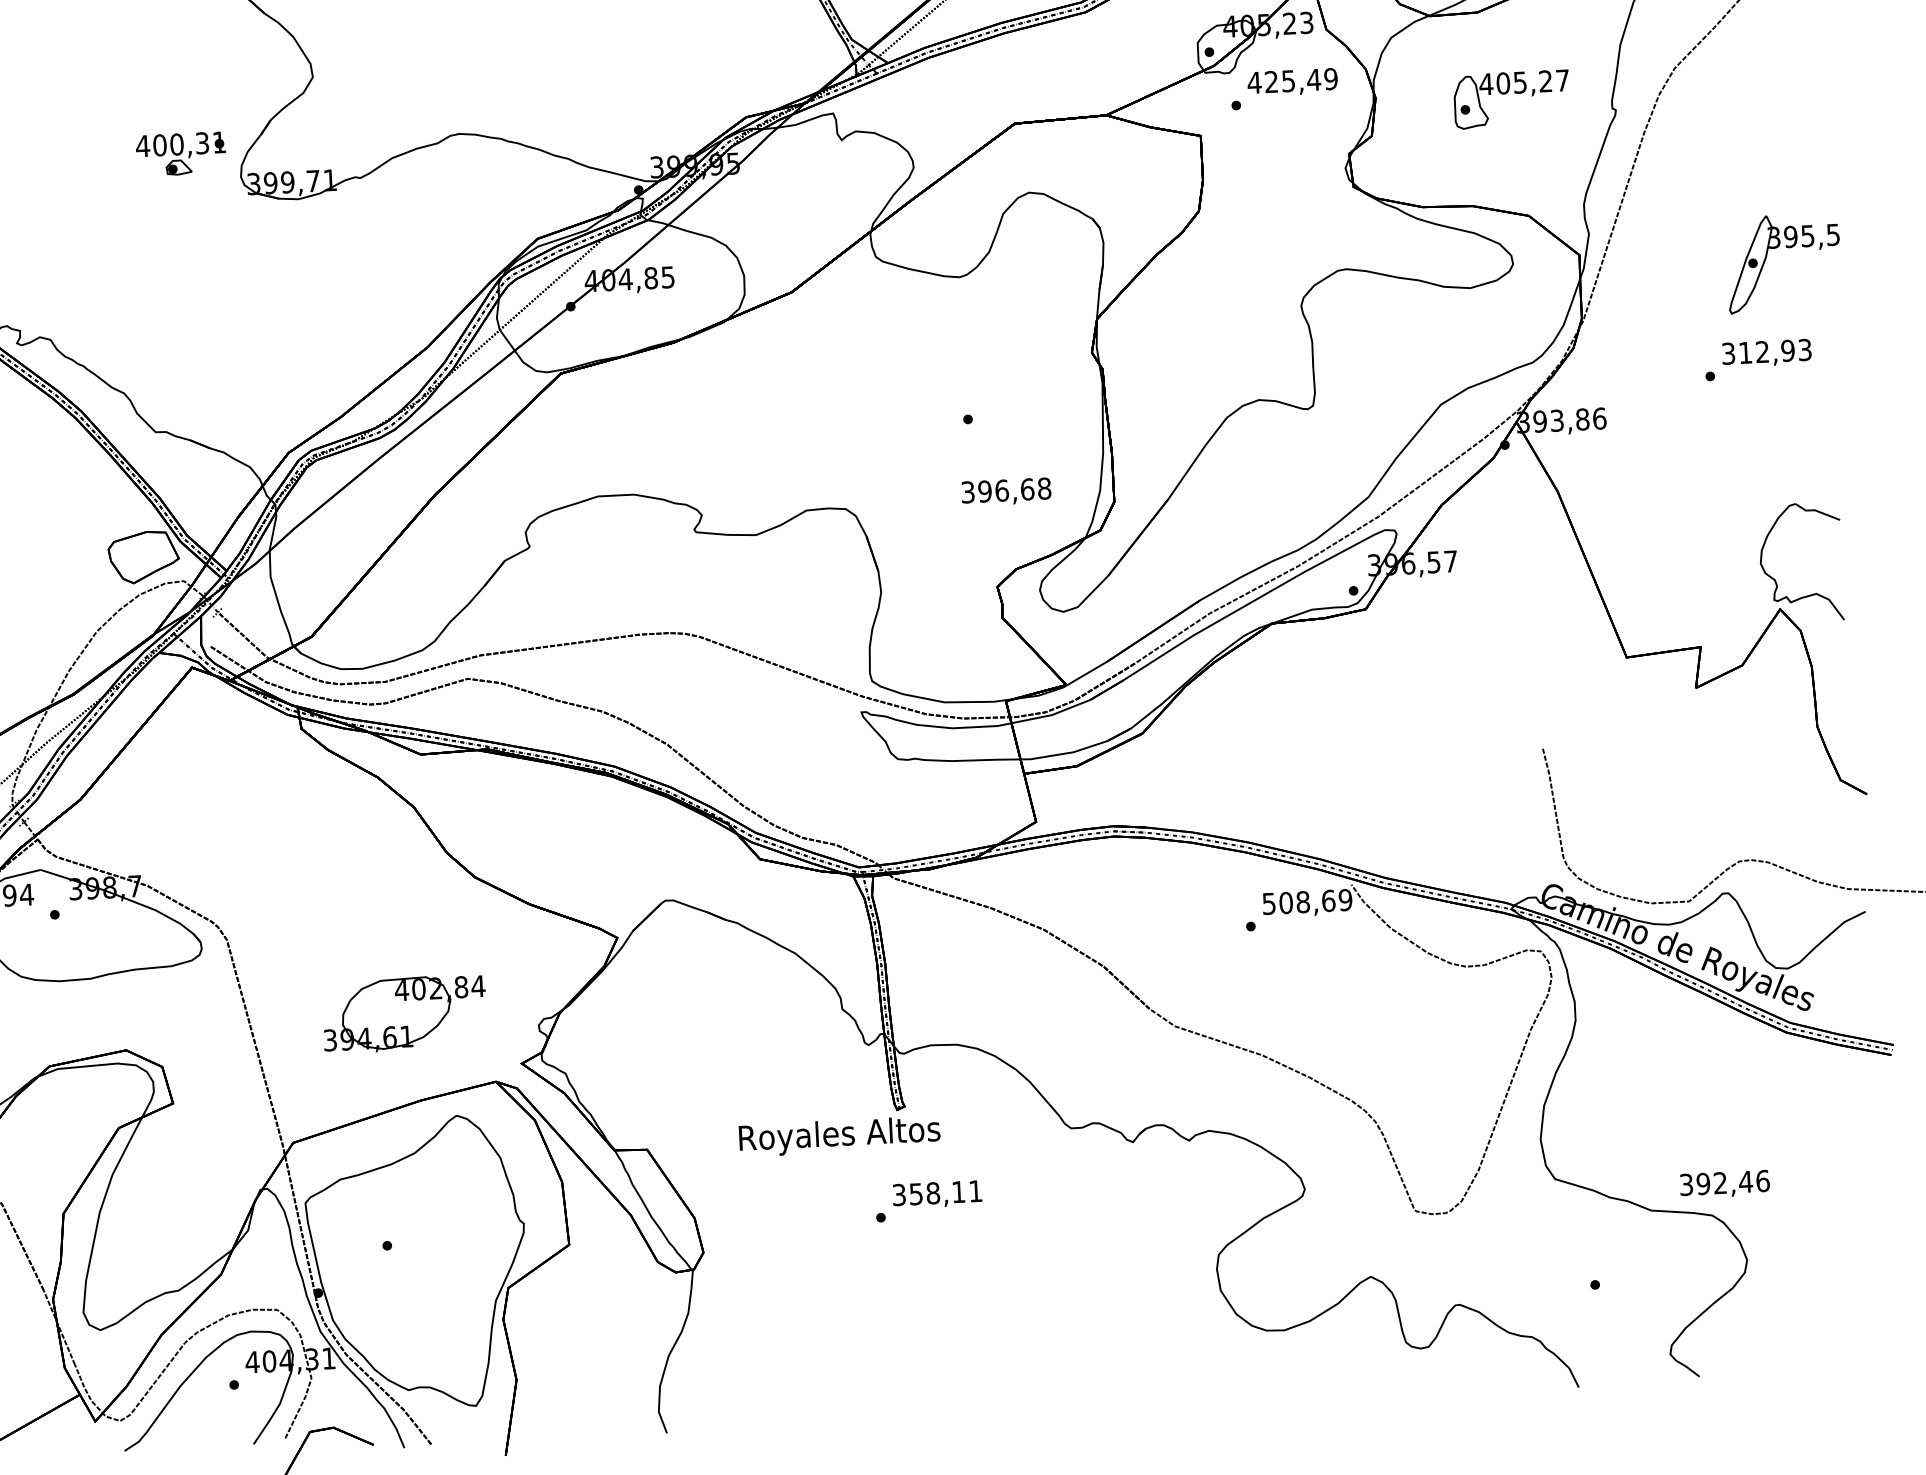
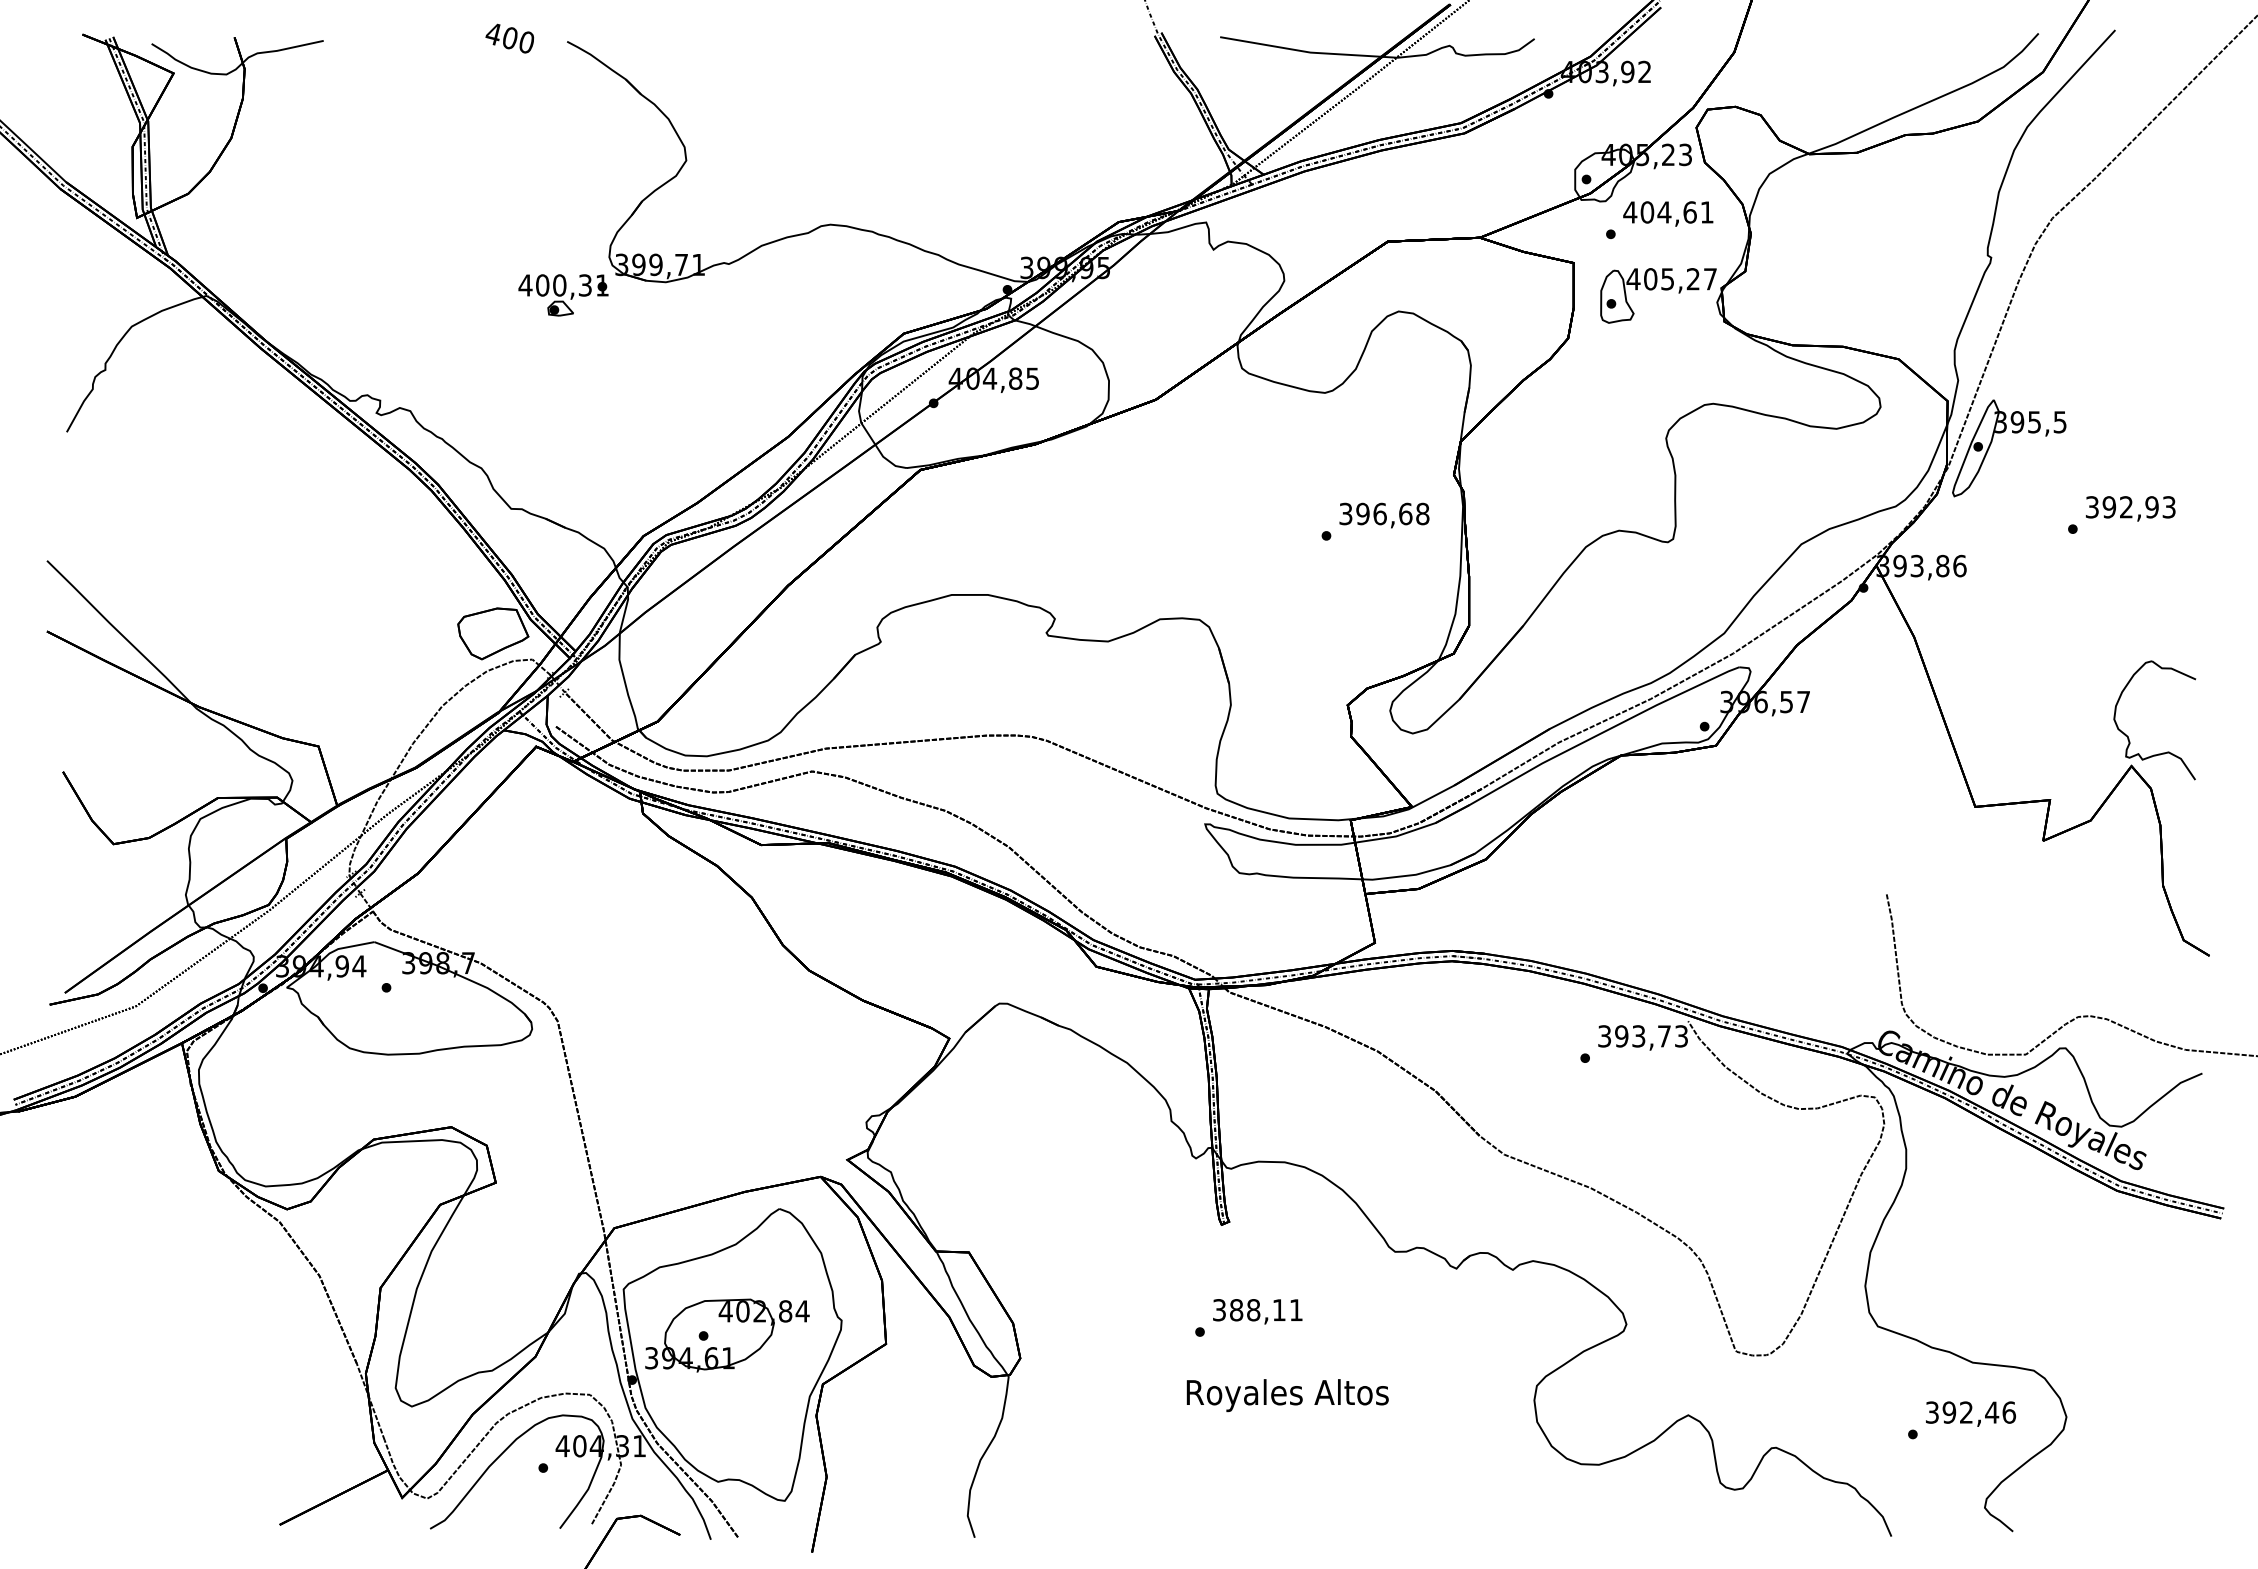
text: (1300, 80) -> (1676, 212), 425,49 -> 404,61
part: (1514, 93) -> (1661, 289), moved
part: (181, 154) -> (563, 295), moved
part: (1787, 248) -> (2013, 433), moved
text: (1745, 353) -> (2109, 507), 312,93 -> 392,93
text: (1006, 491) -> (1384, 515), moved
text: (1307, 902) -> (1643, 1036), 508,69 -> 393,73
part: (404, 1014) -> (727, 1335), moved
text: (839, 1136) -> (1287, 1395), moved
text: (1724, 1183) -> (1970, 1413), moved
text: (916, 1194) -> (1236, 1310), 358,11 -> 388,11

